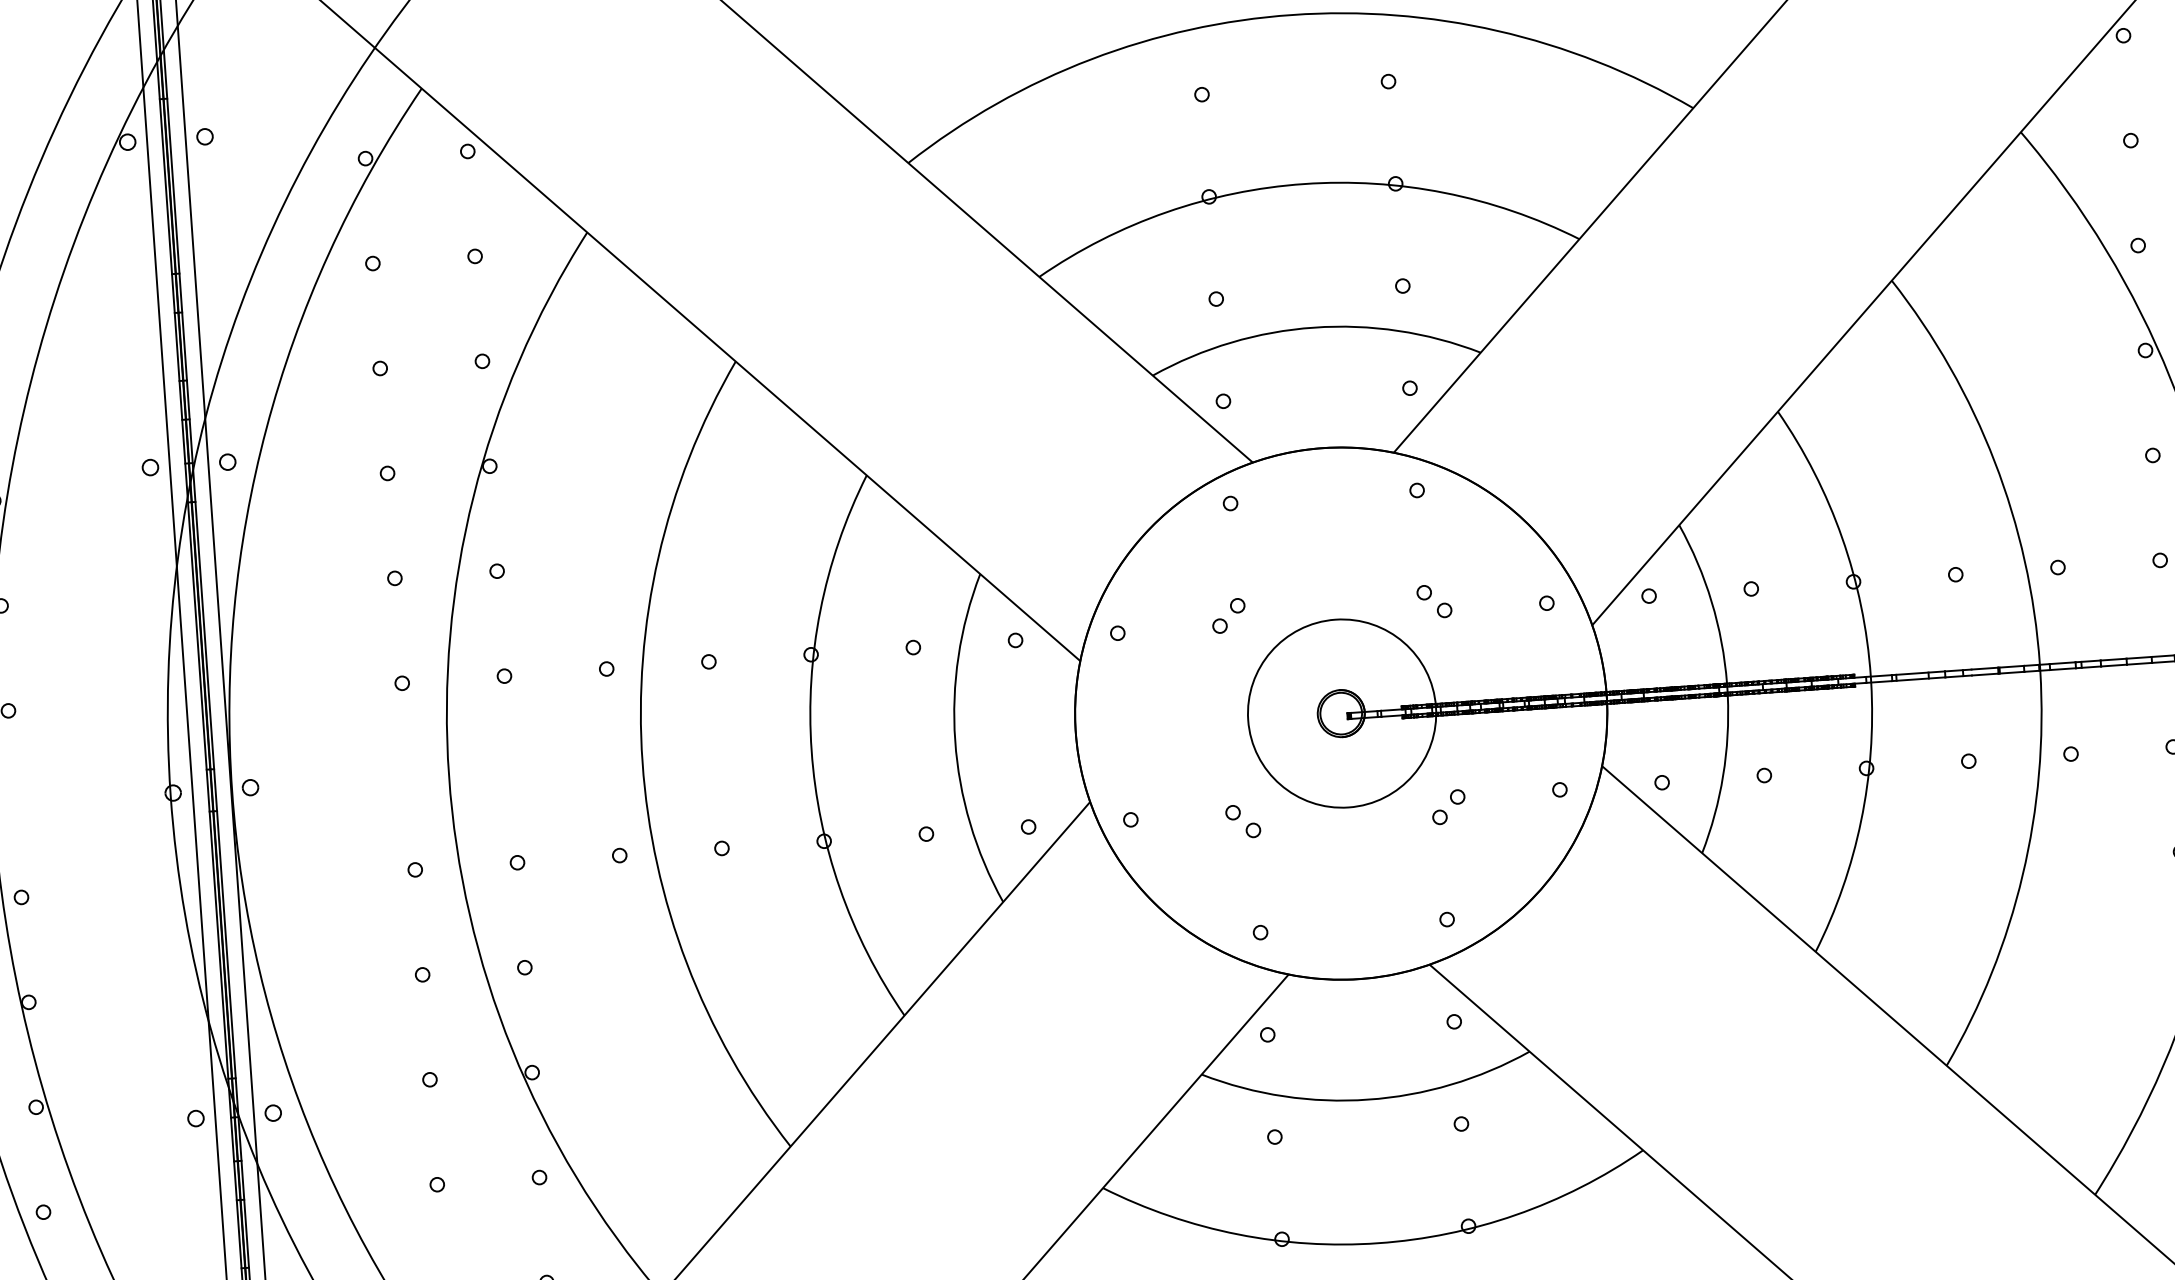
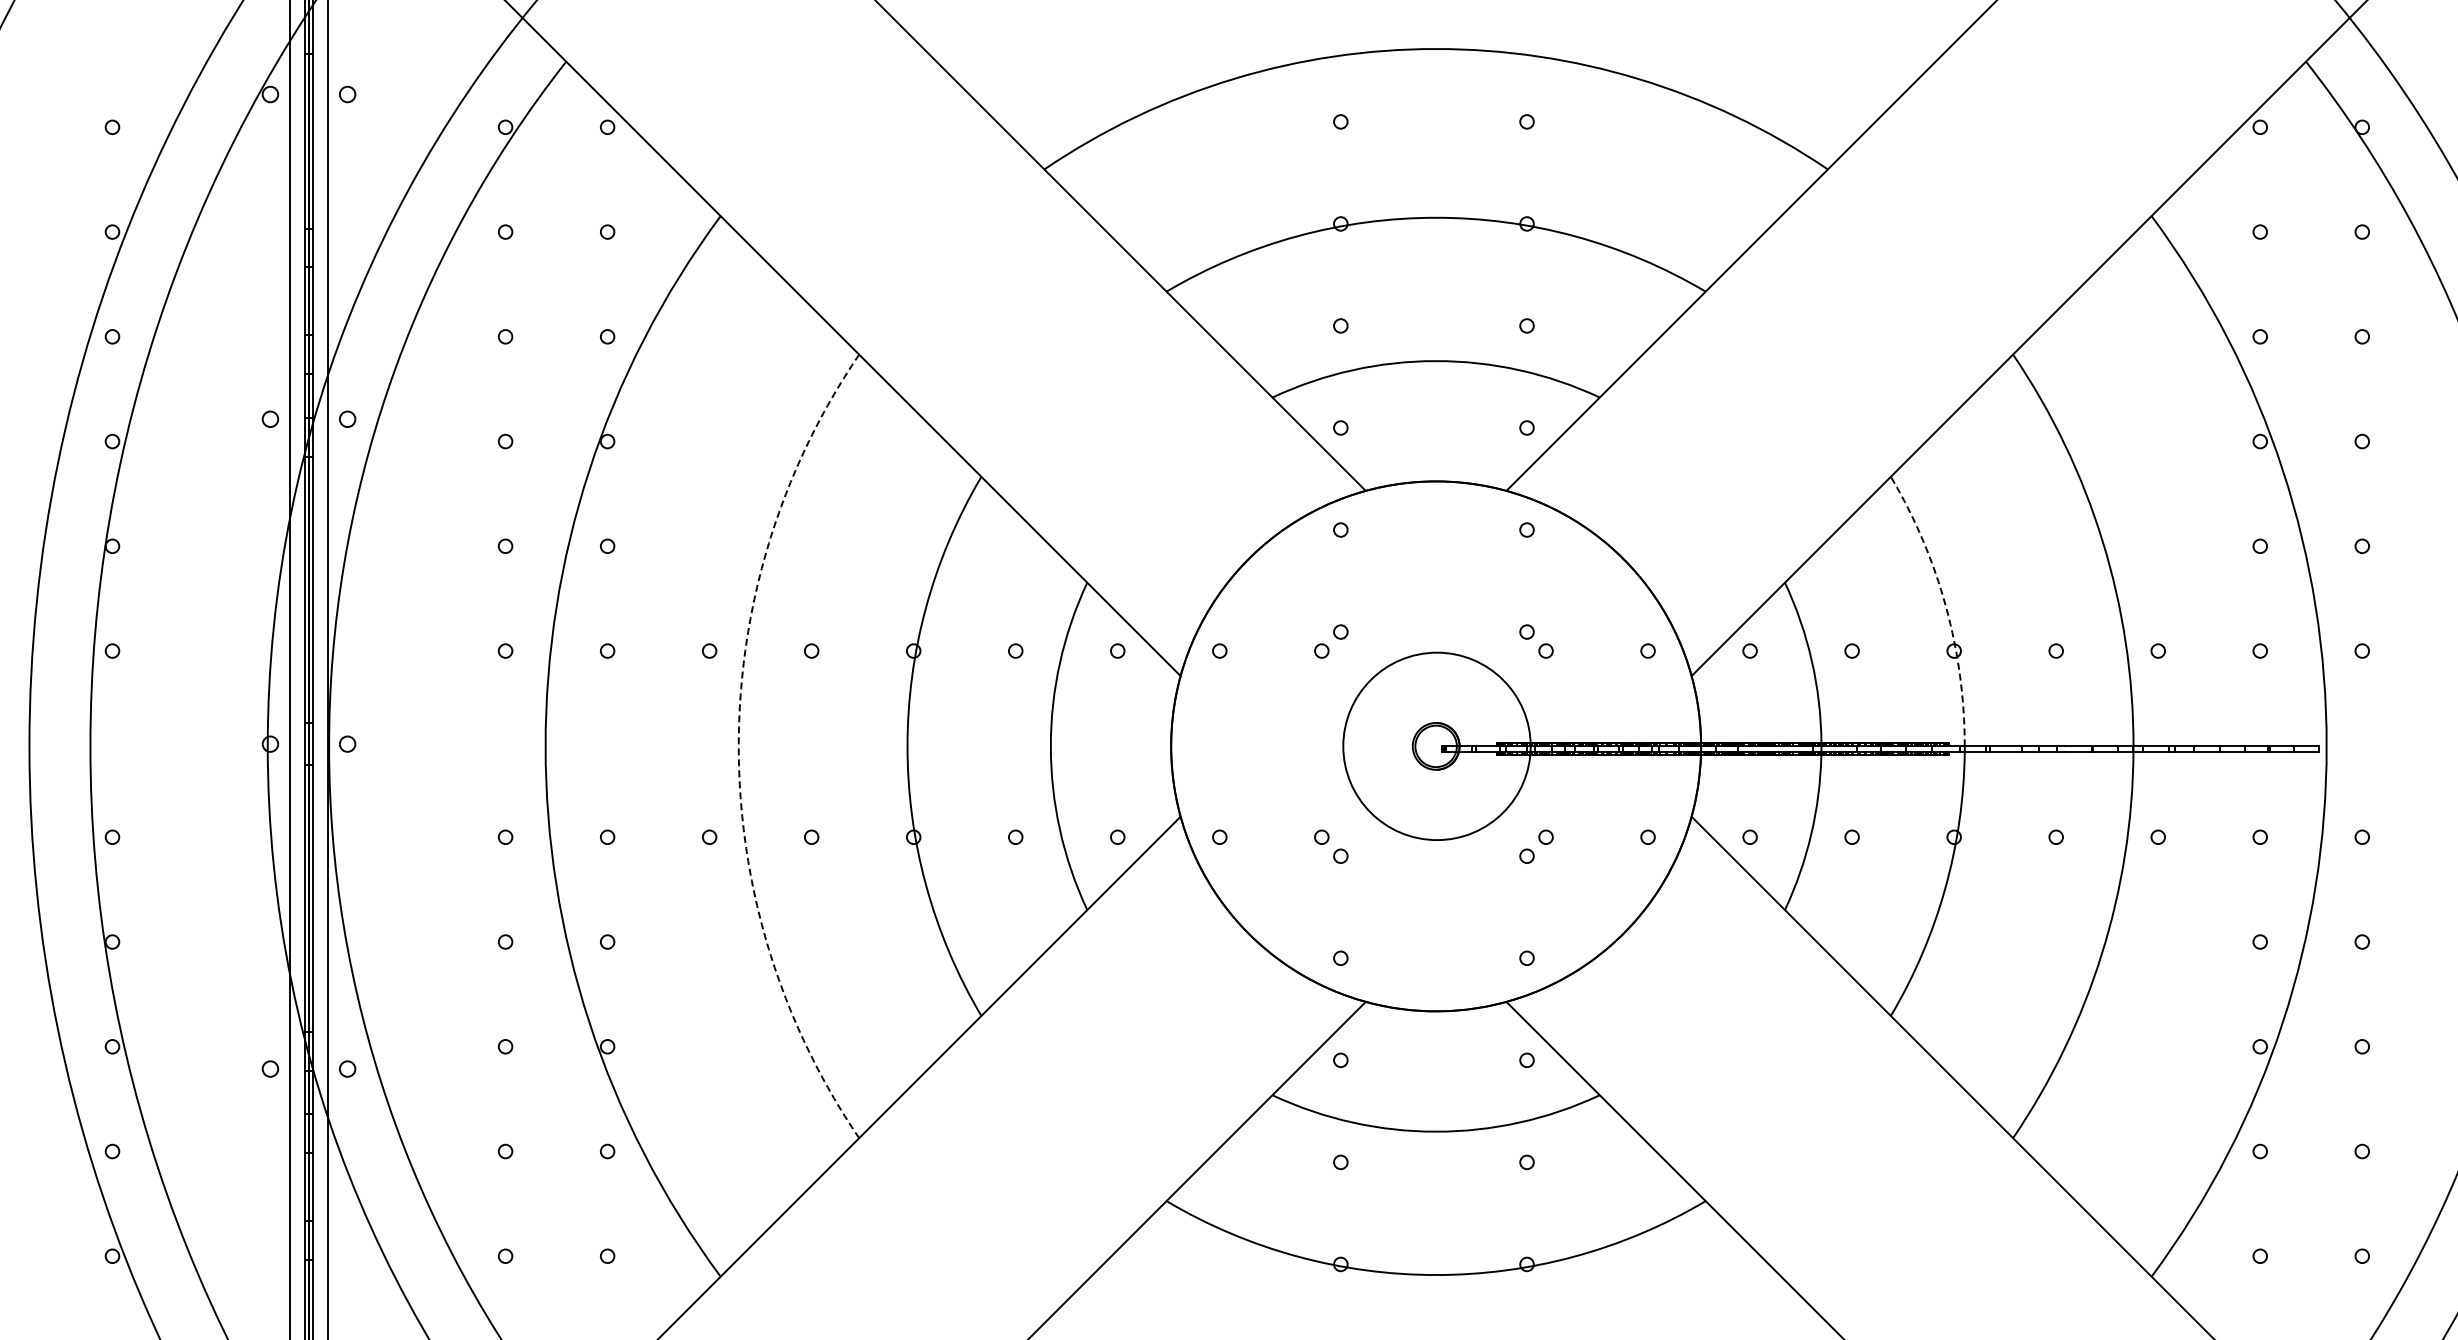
arc: (1841, 537) -> (1945, 606), solid -> dashed
arc: (642, 762) -> (738, 746), solid -> dashed

